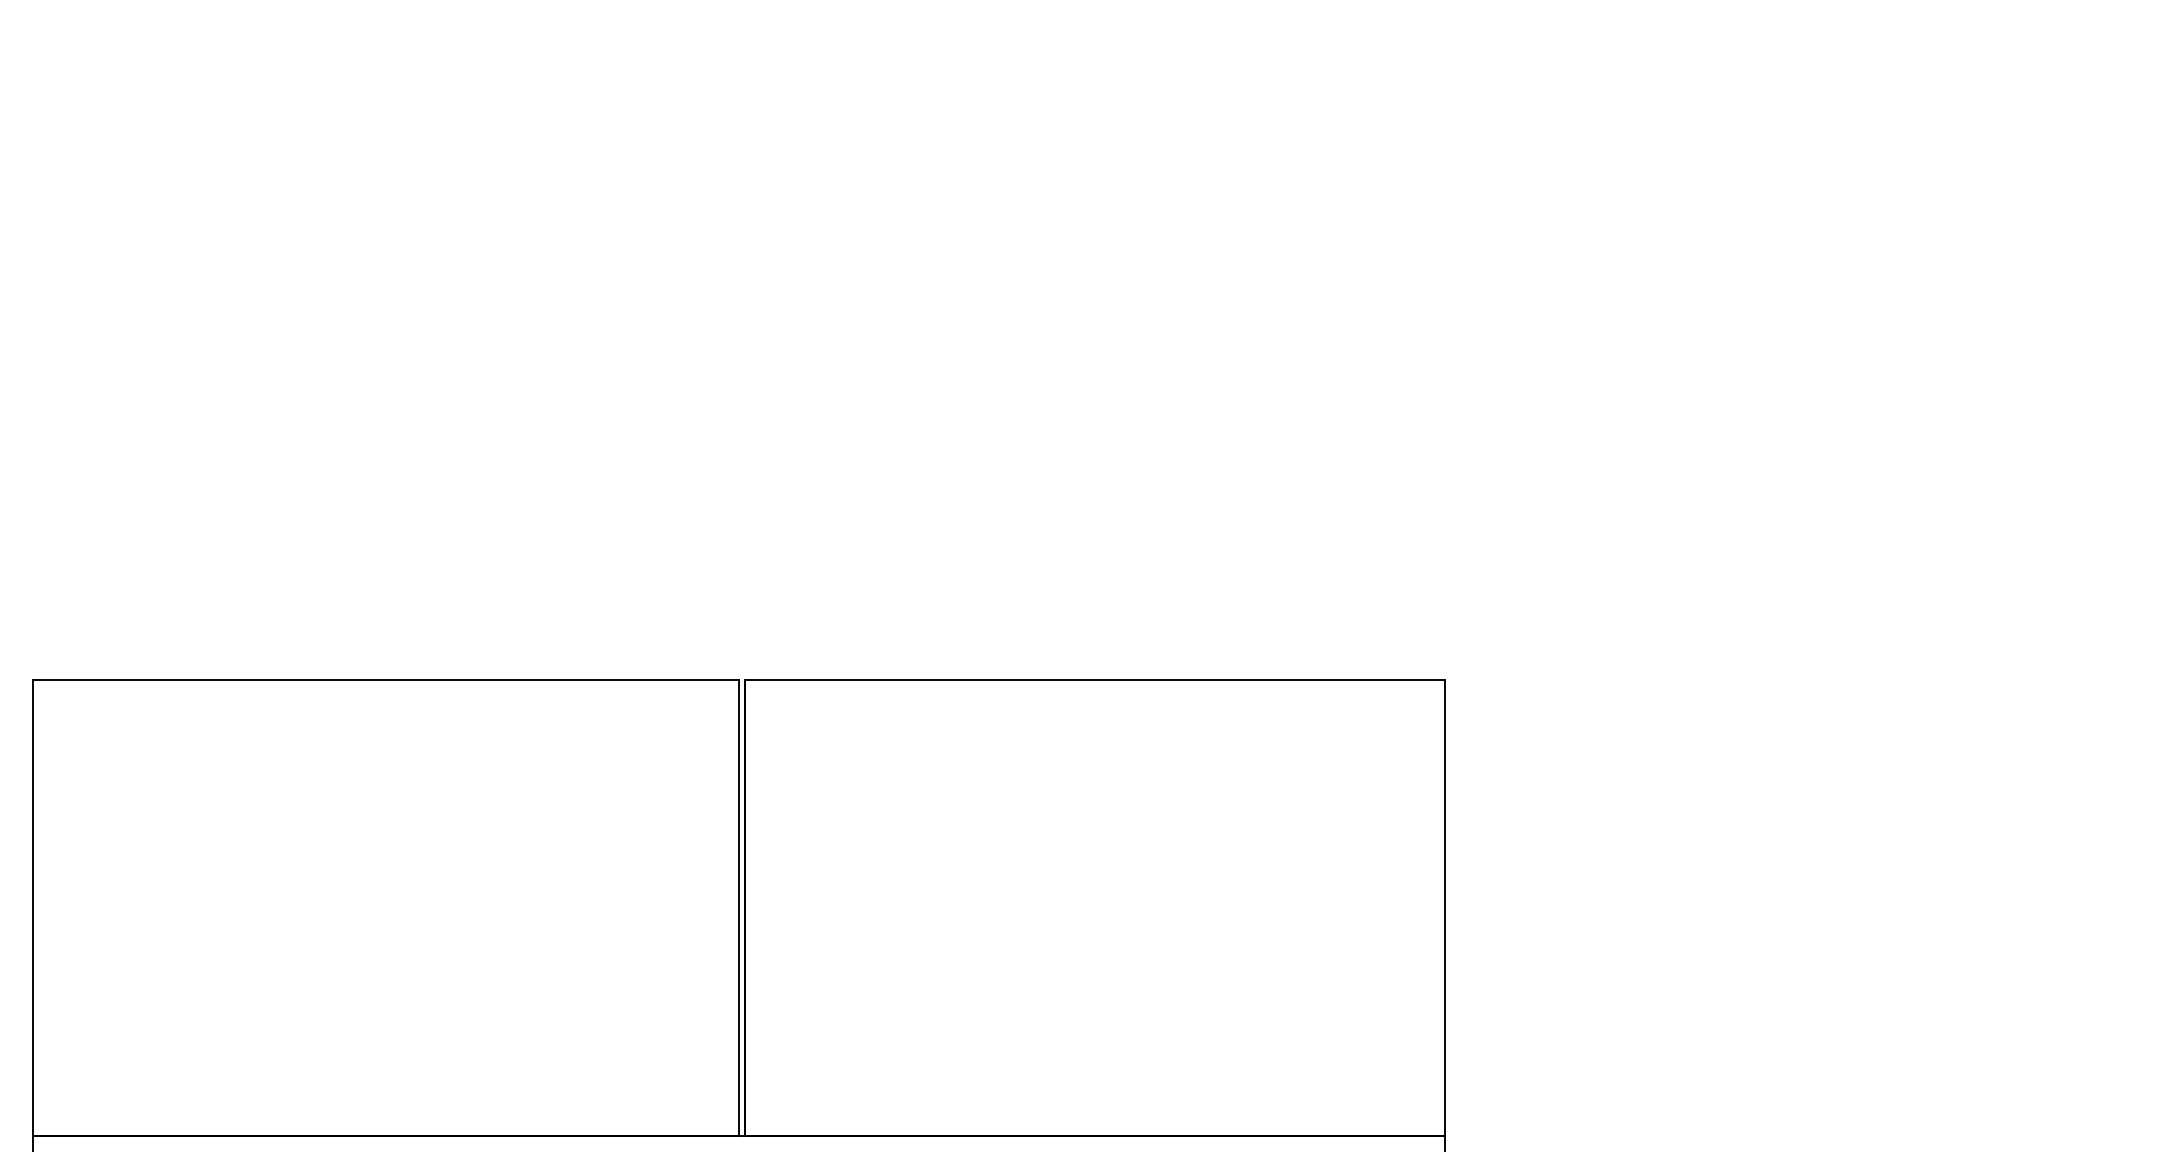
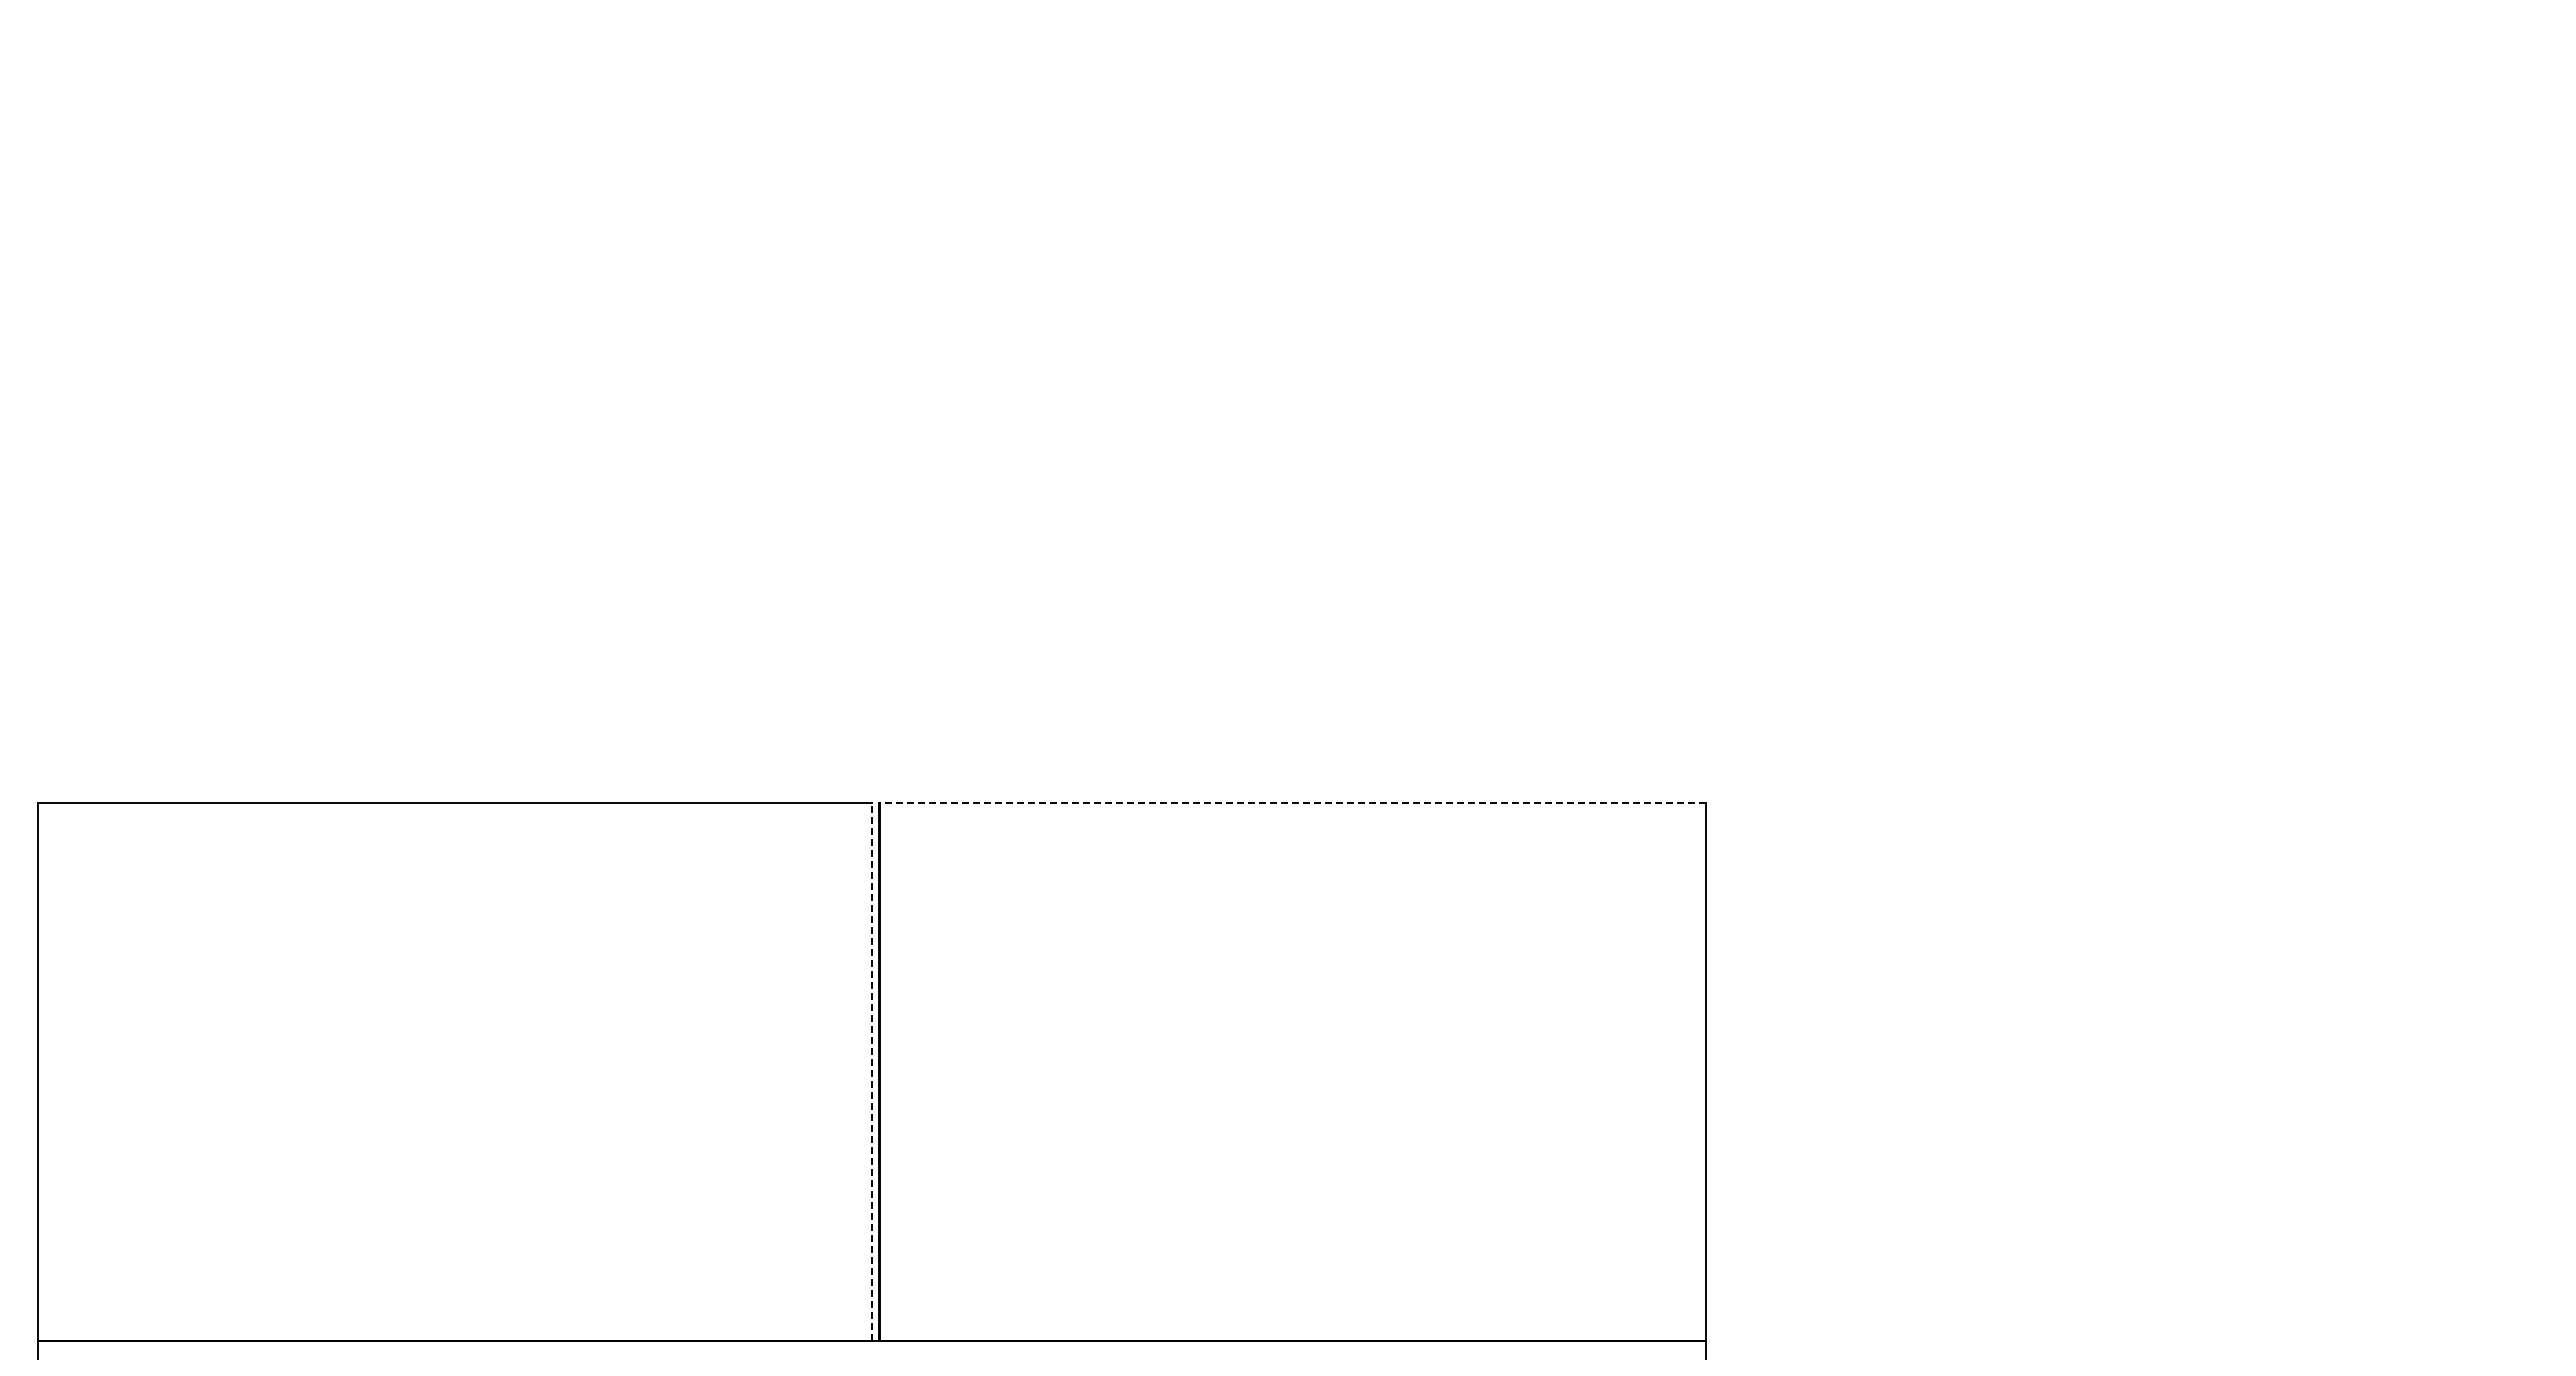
line: (1094, 680) -> (1292, 803), solid -> dashed
line: (739, 907) -> (872, 1071), solid -> dashed

